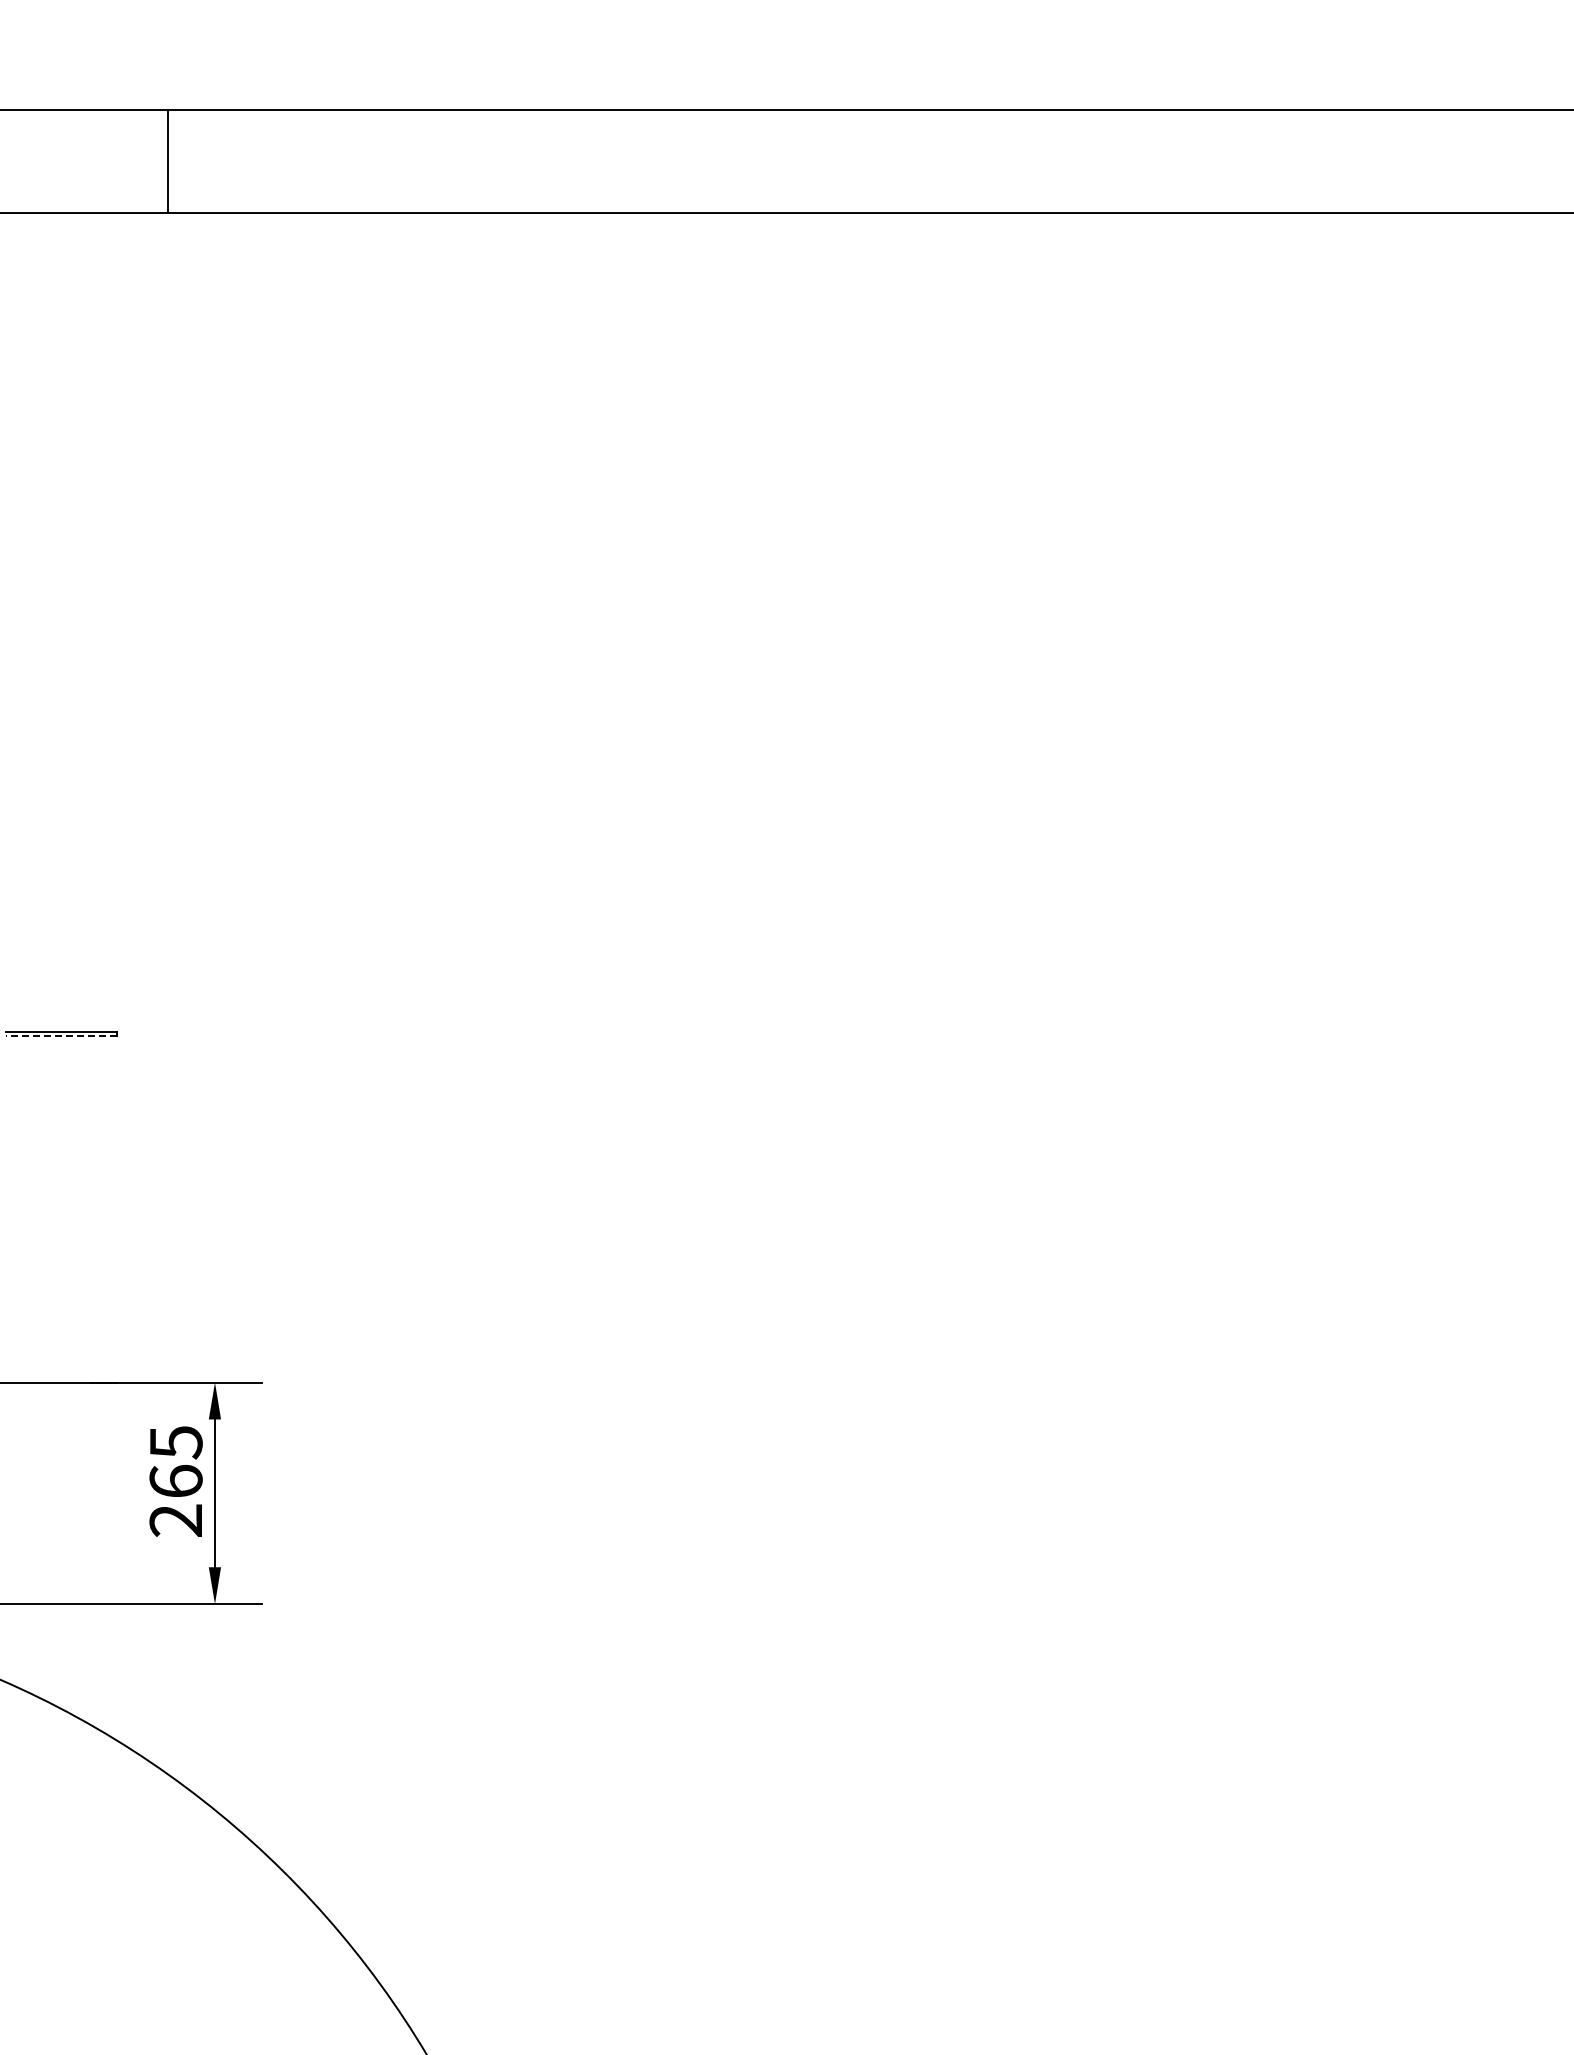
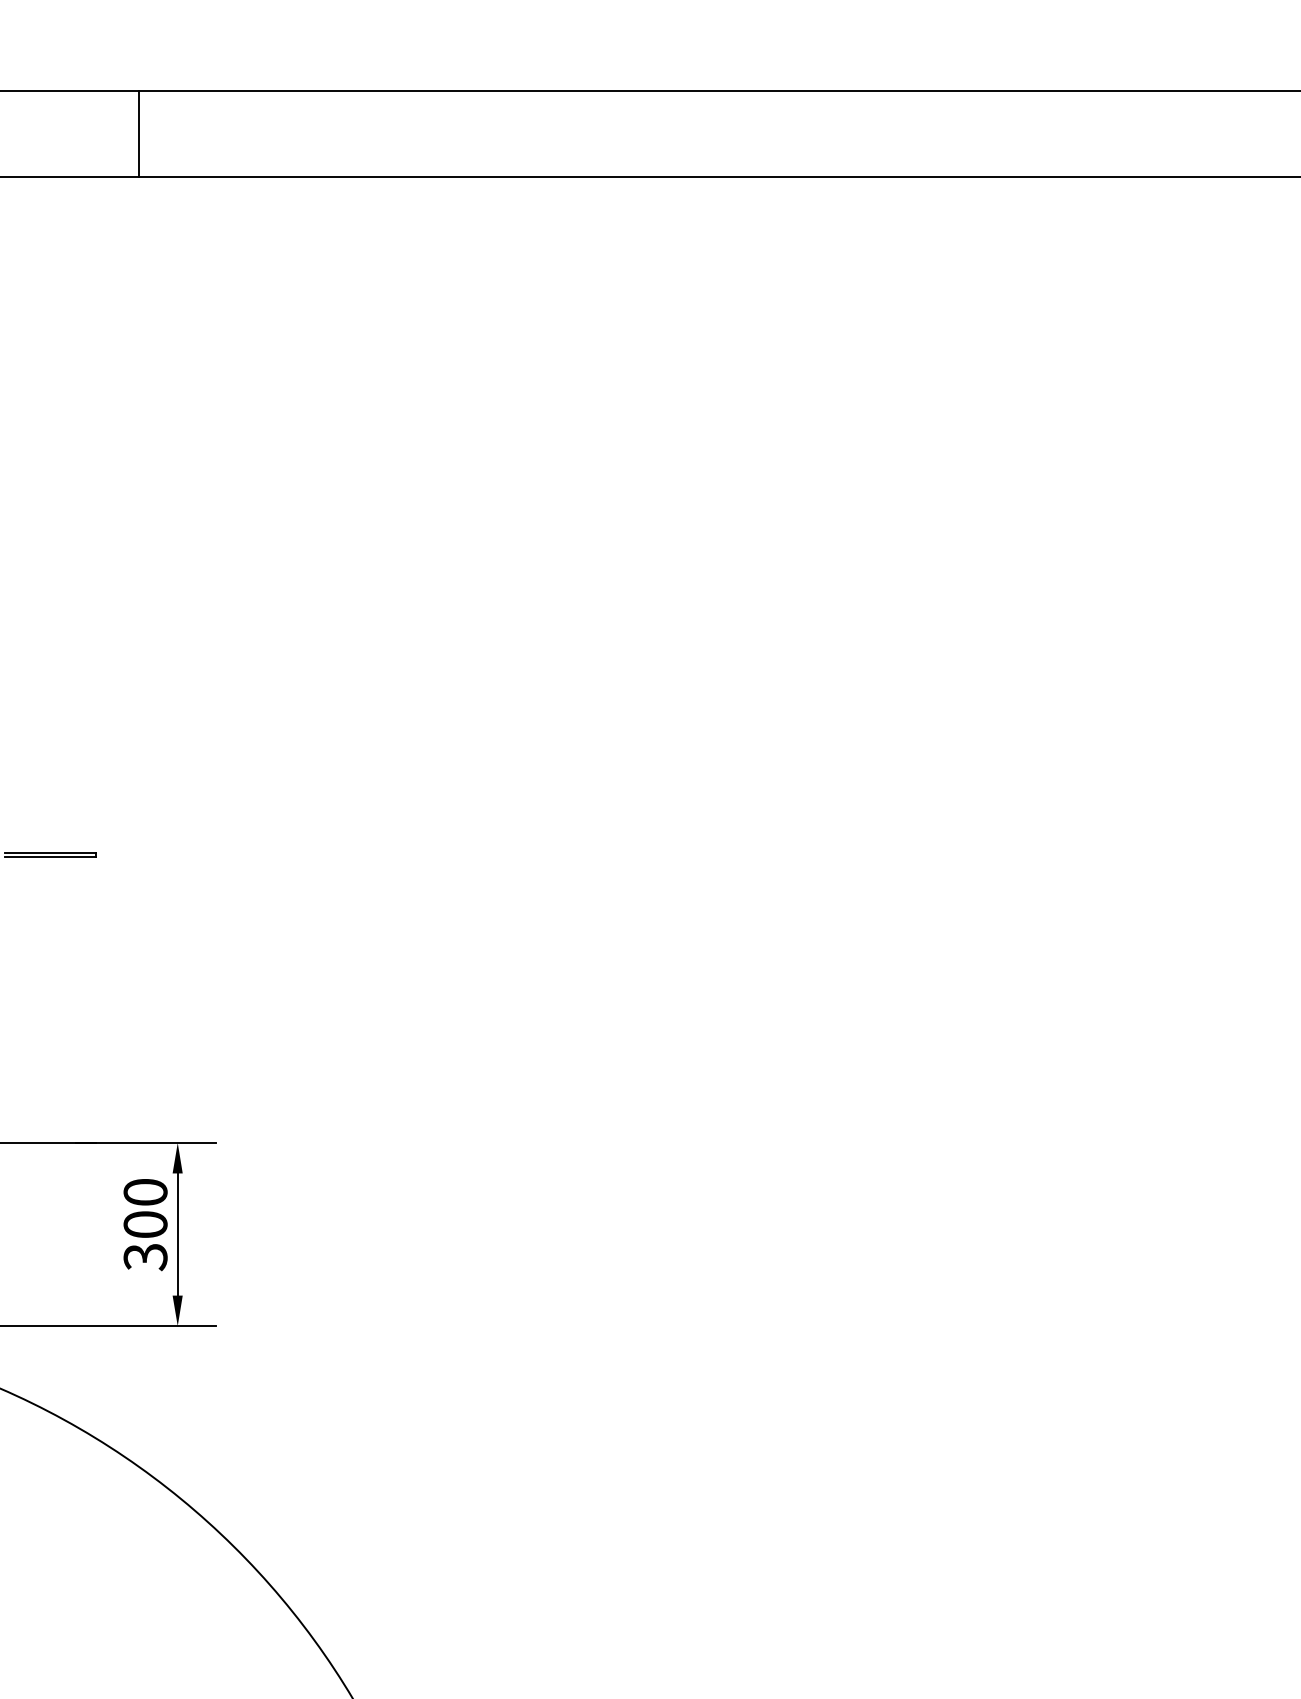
line: (60, 1036) -> (50, 856), dashed -> solid
text: (175, 1481) -> (145, 1224), 265 -> 300

